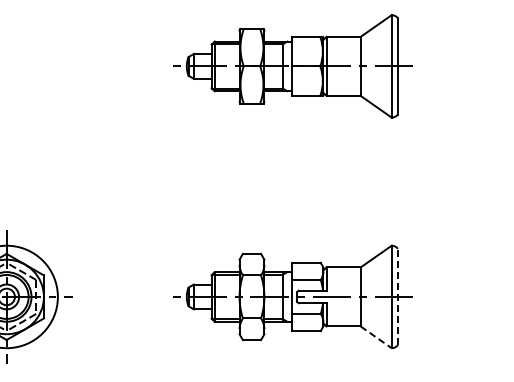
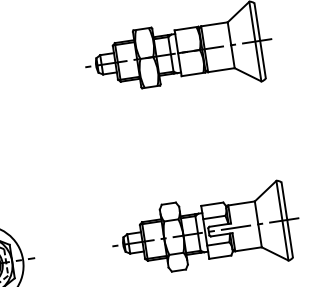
line: (397, 296) -> (286, 219), dashed -> solid
line: (376, 337) -> (275, 253), dashed -> solid

